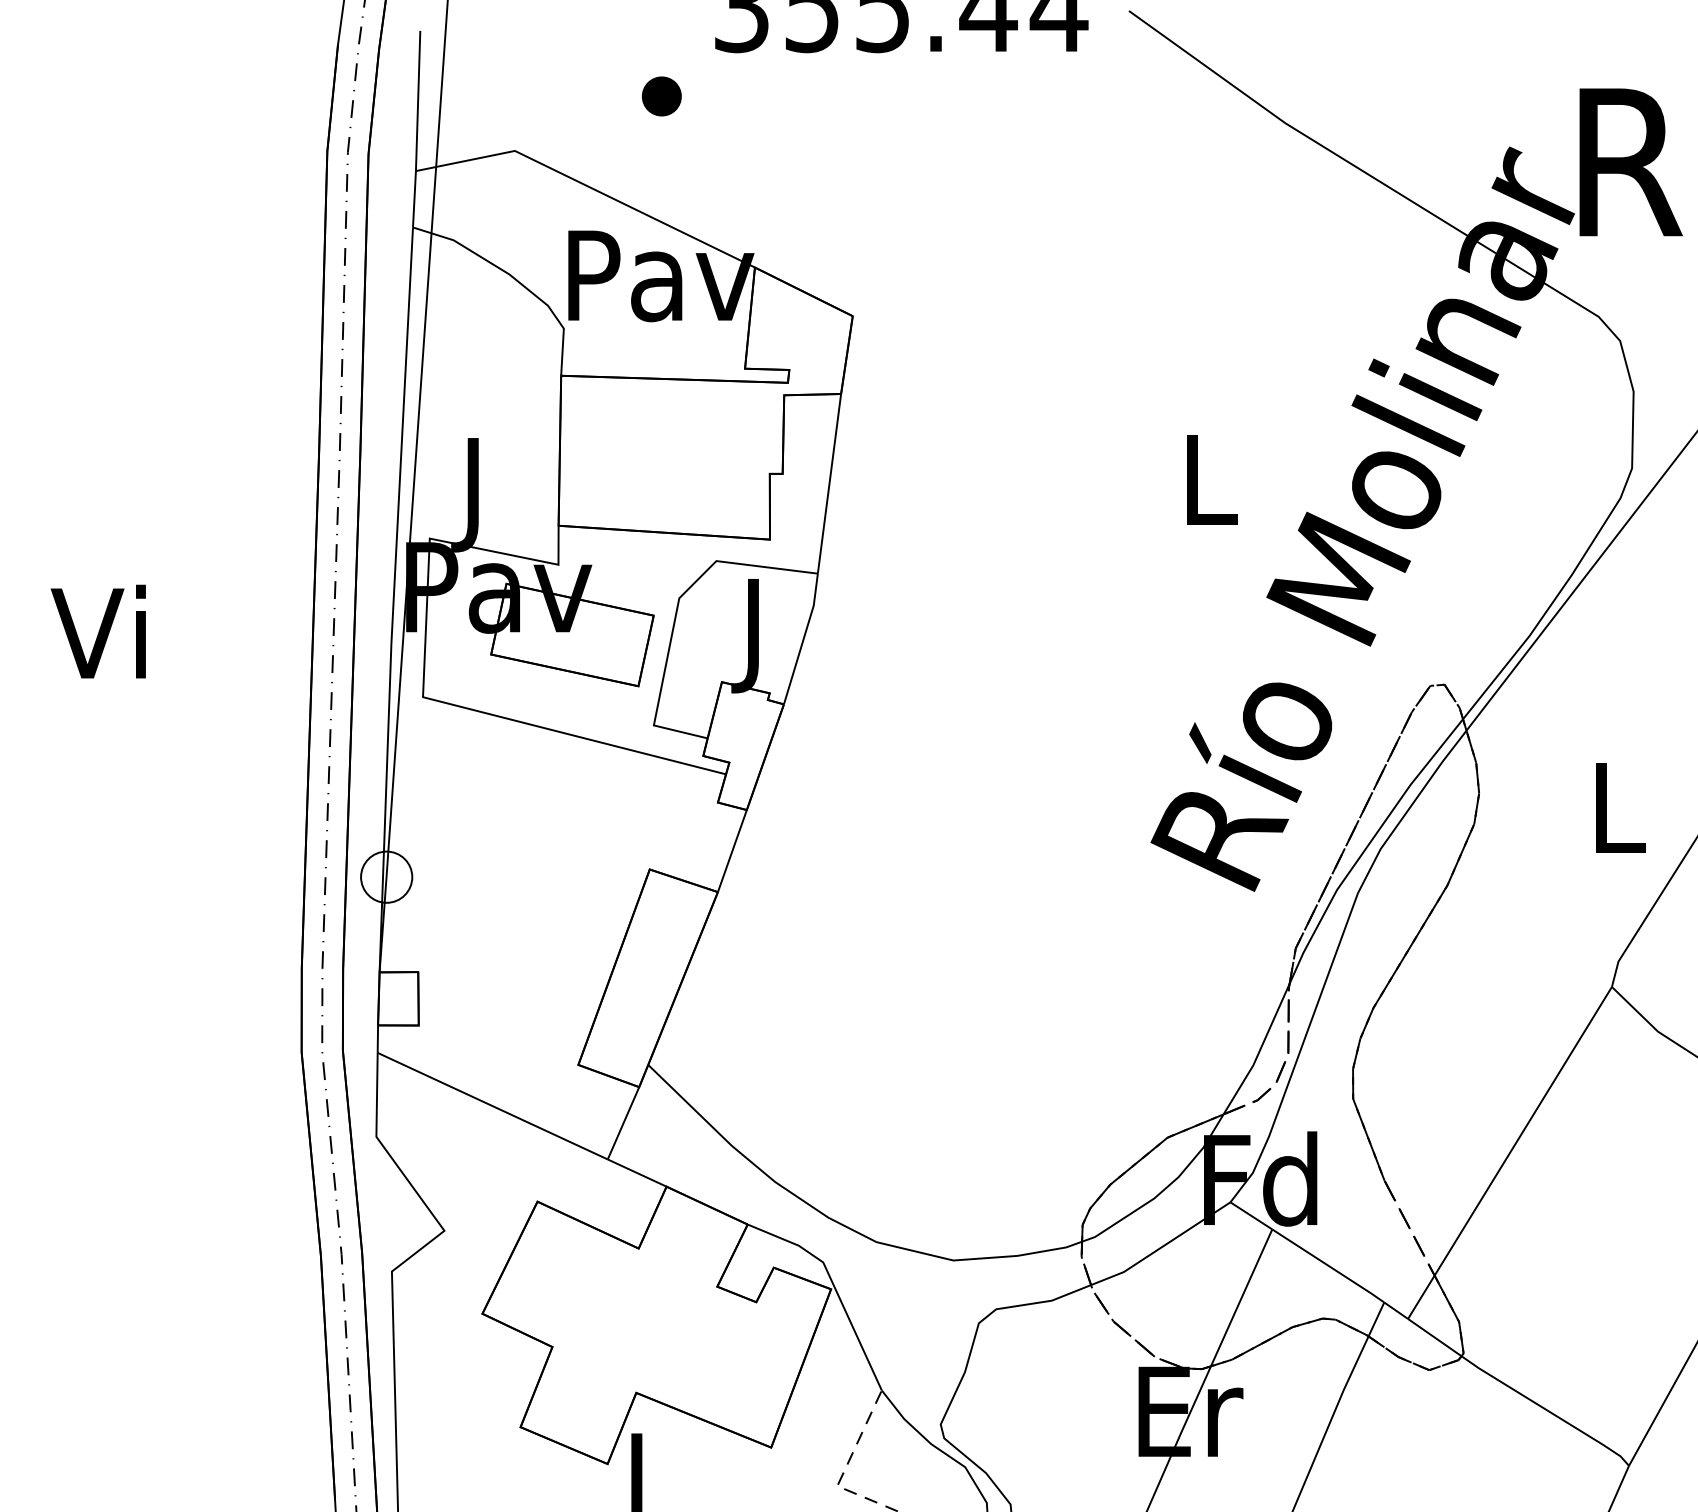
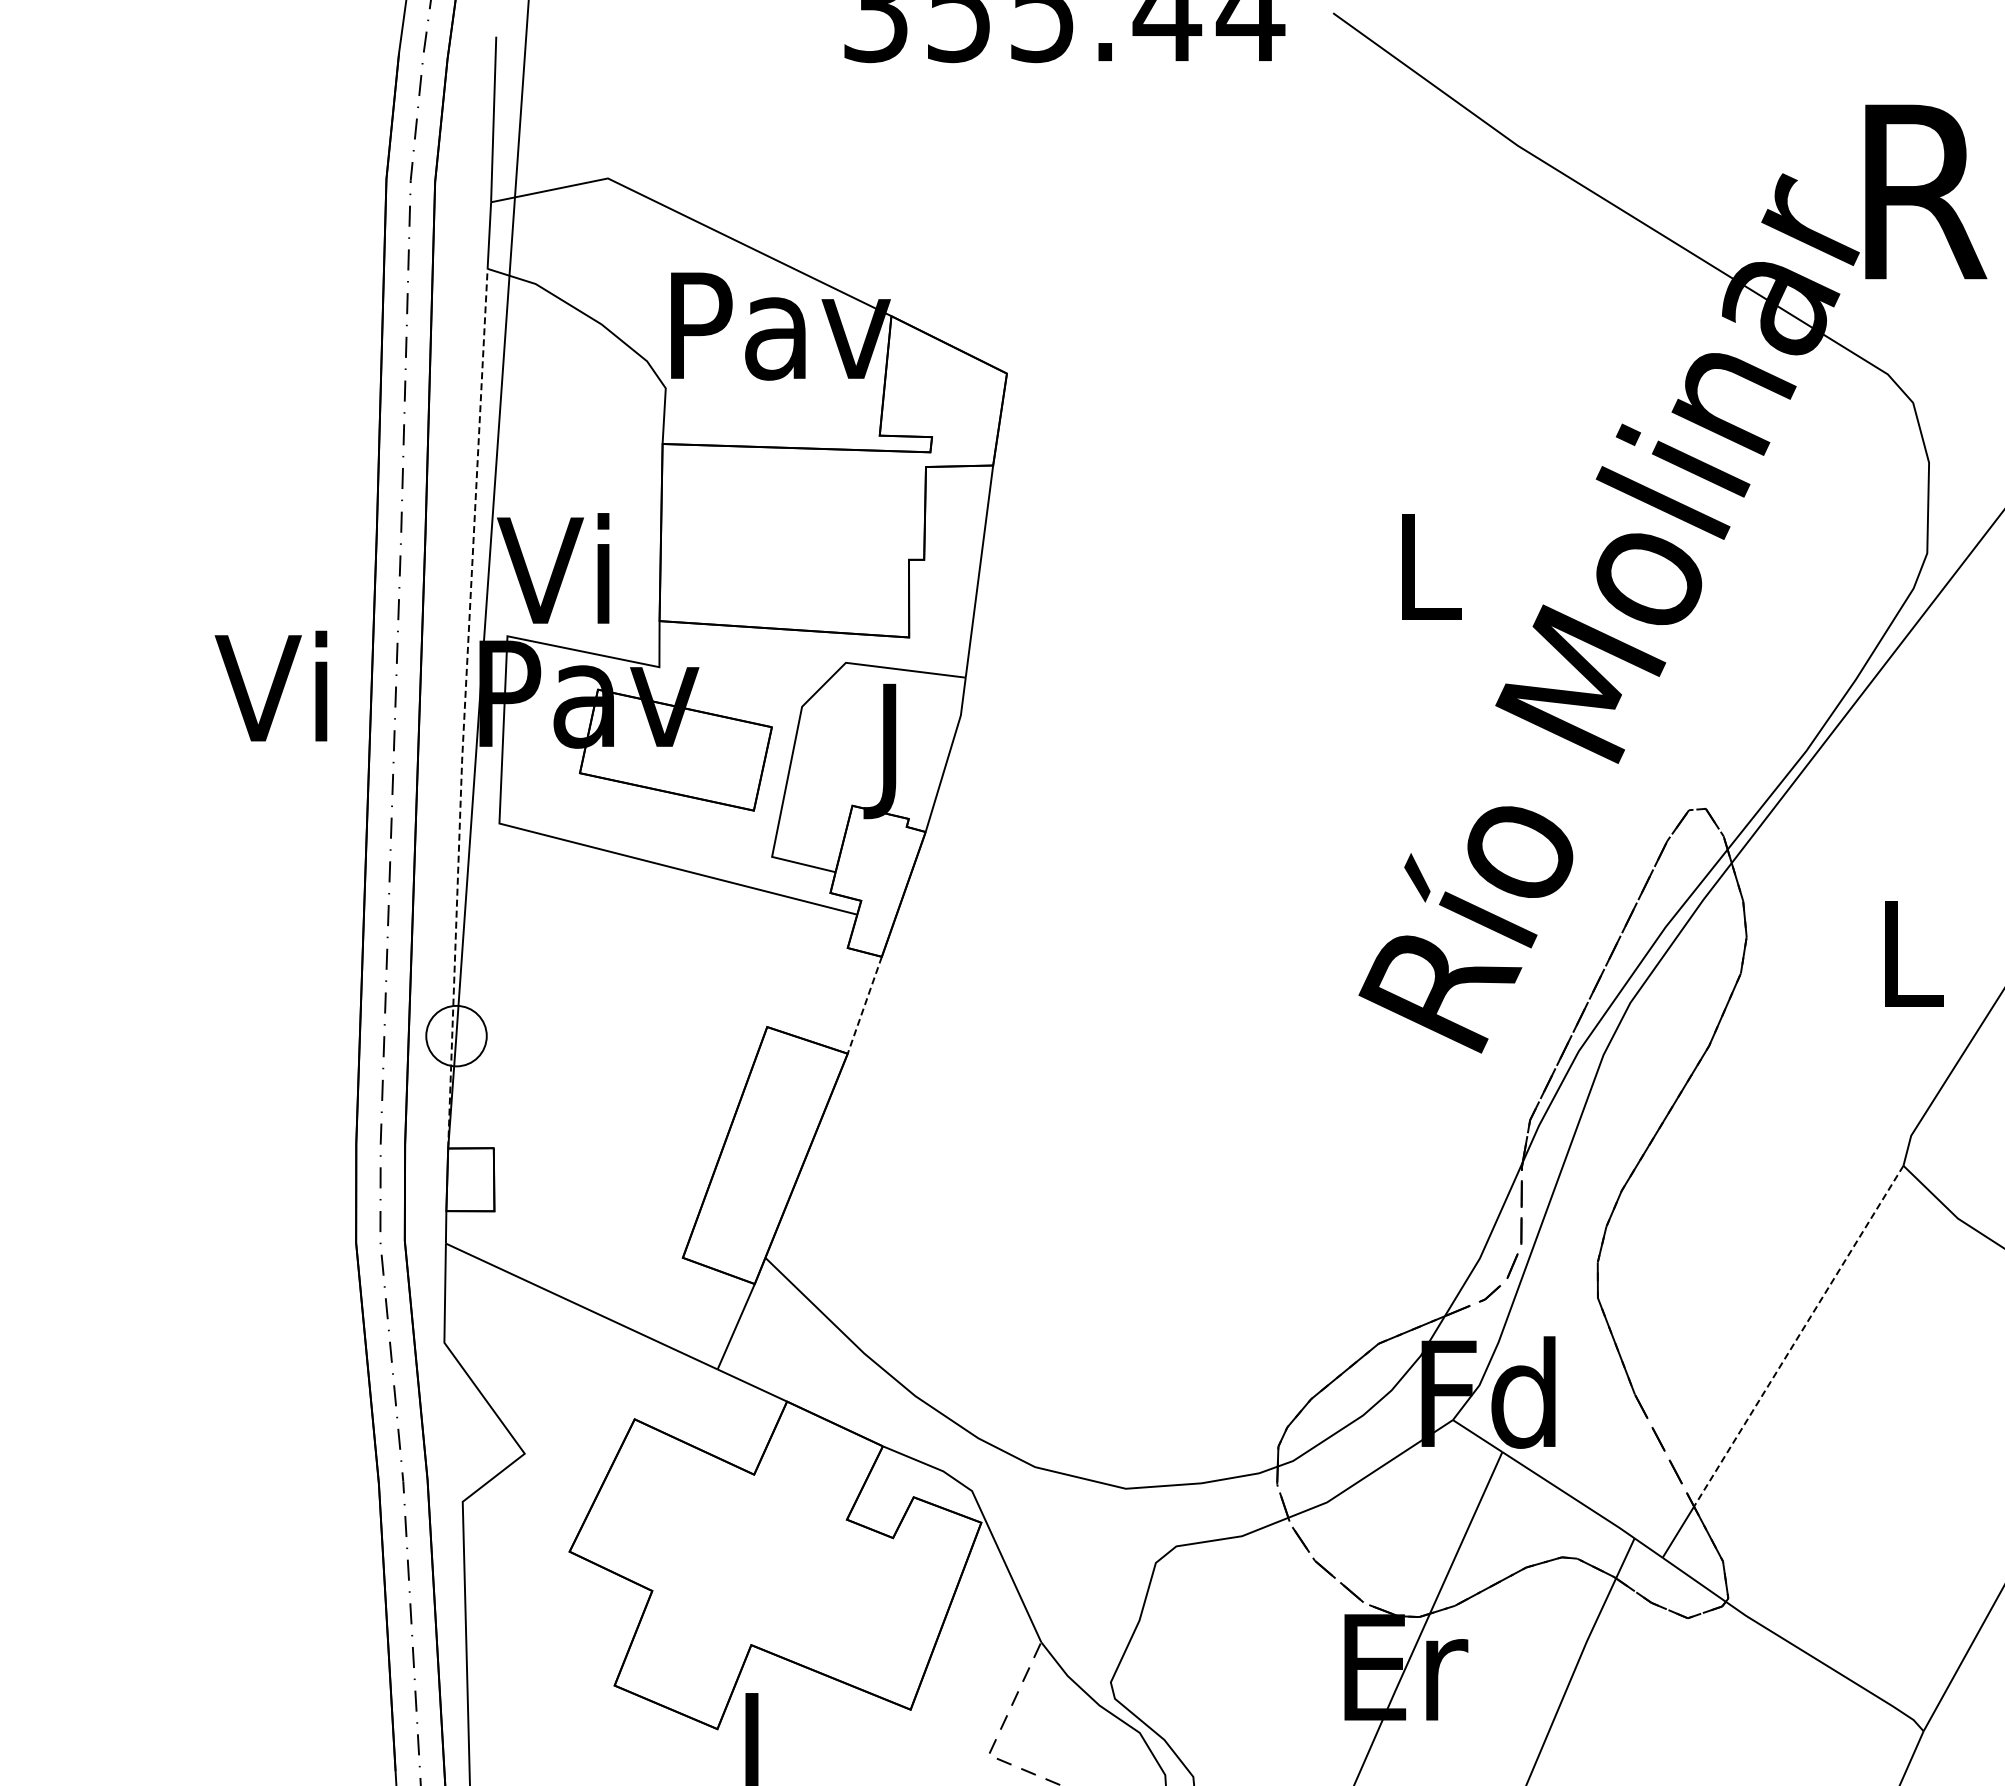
part: (661, 95) -> (781, 113), removed
text: (467, 493) -> (552, 582), J -> Vi
line: (393, 600) -> (464, 709), solid -> dashed
text: (97, 631) -> (270, 685), moved
line: (732, 851) -> (864, 1005), solid -> dashed
line: (1523, 1131) -> (1798, 1336), solid -> dashed

